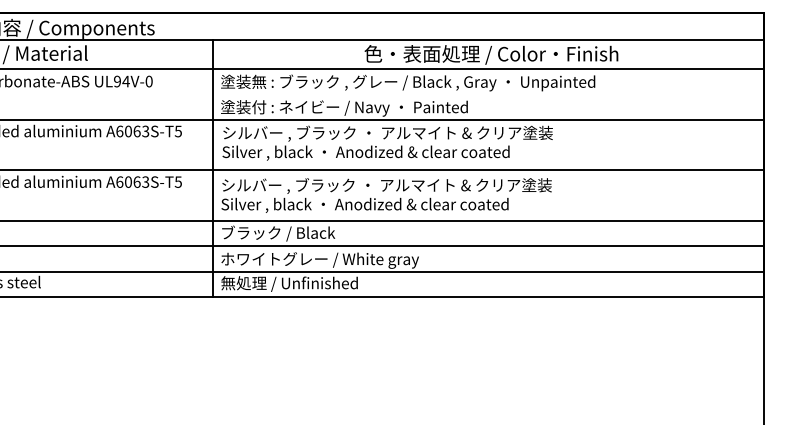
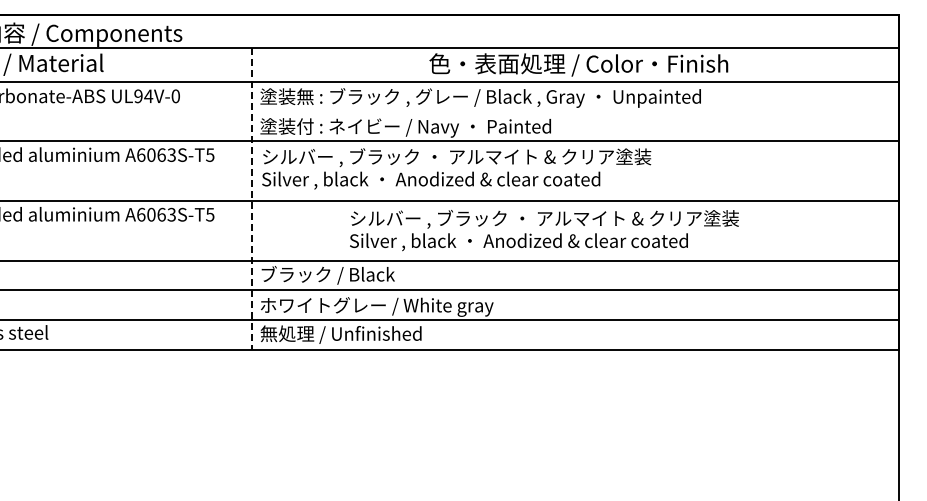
line: (213, 169) -> (251, 199), solid -> dashed
text: (386, 195) -> (544, 230), moved

